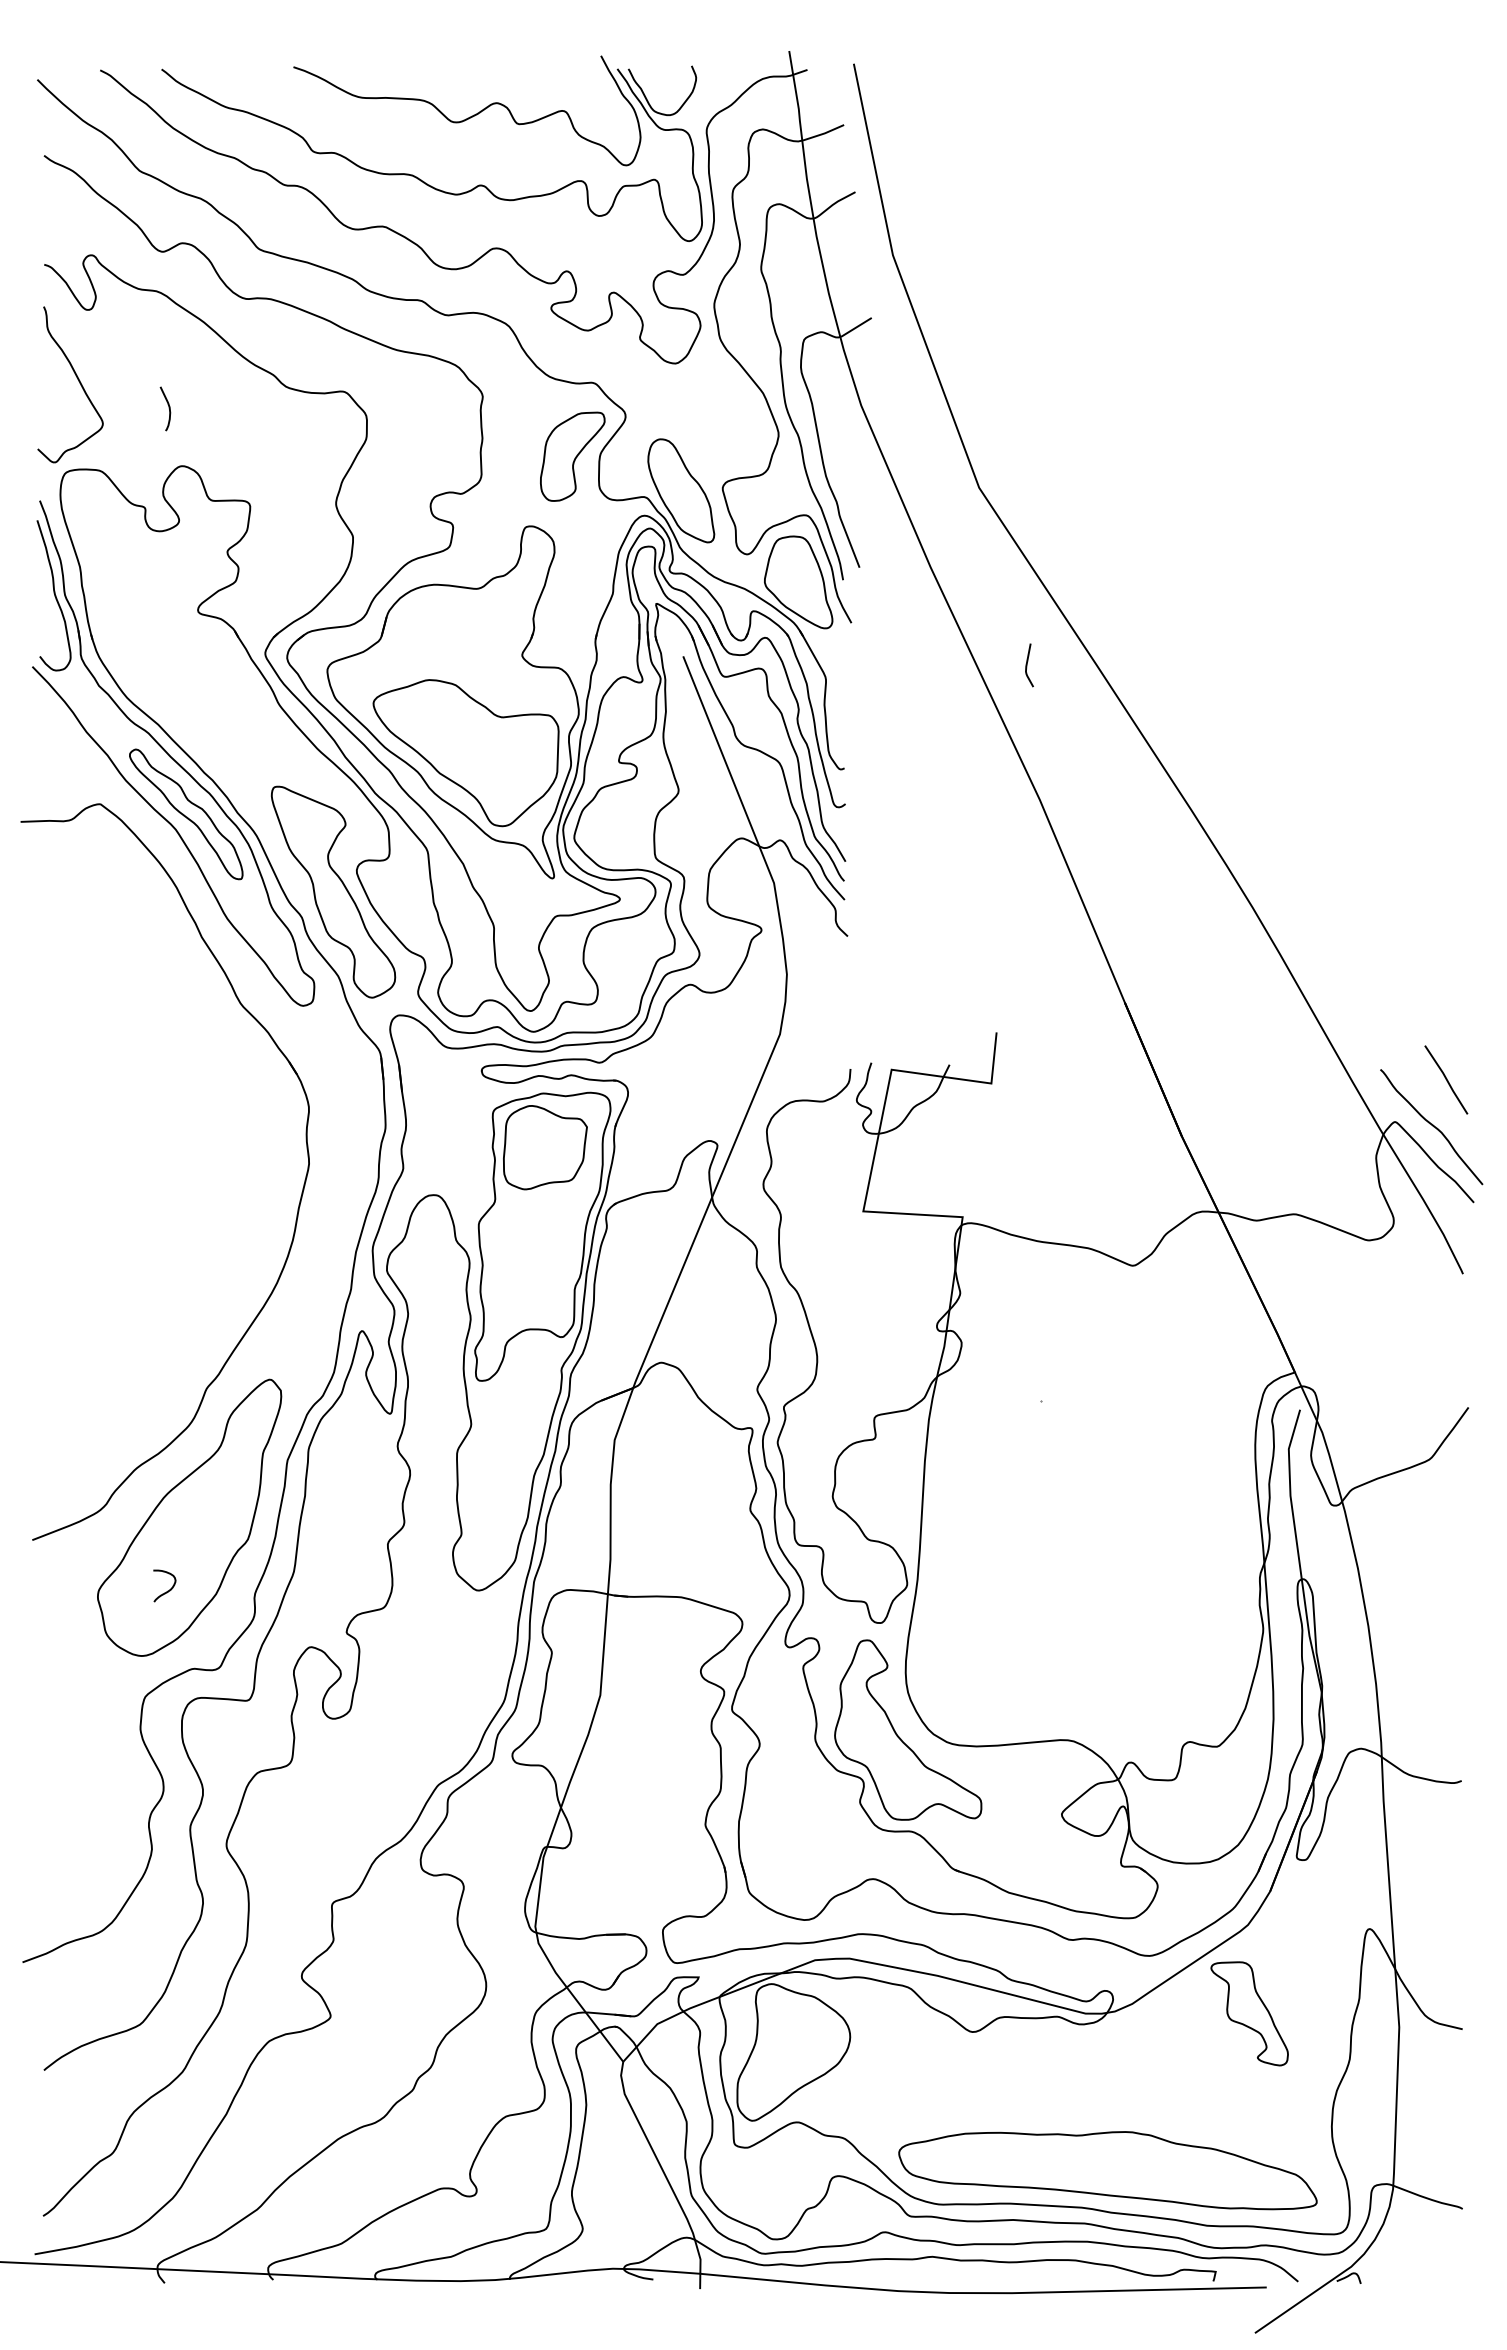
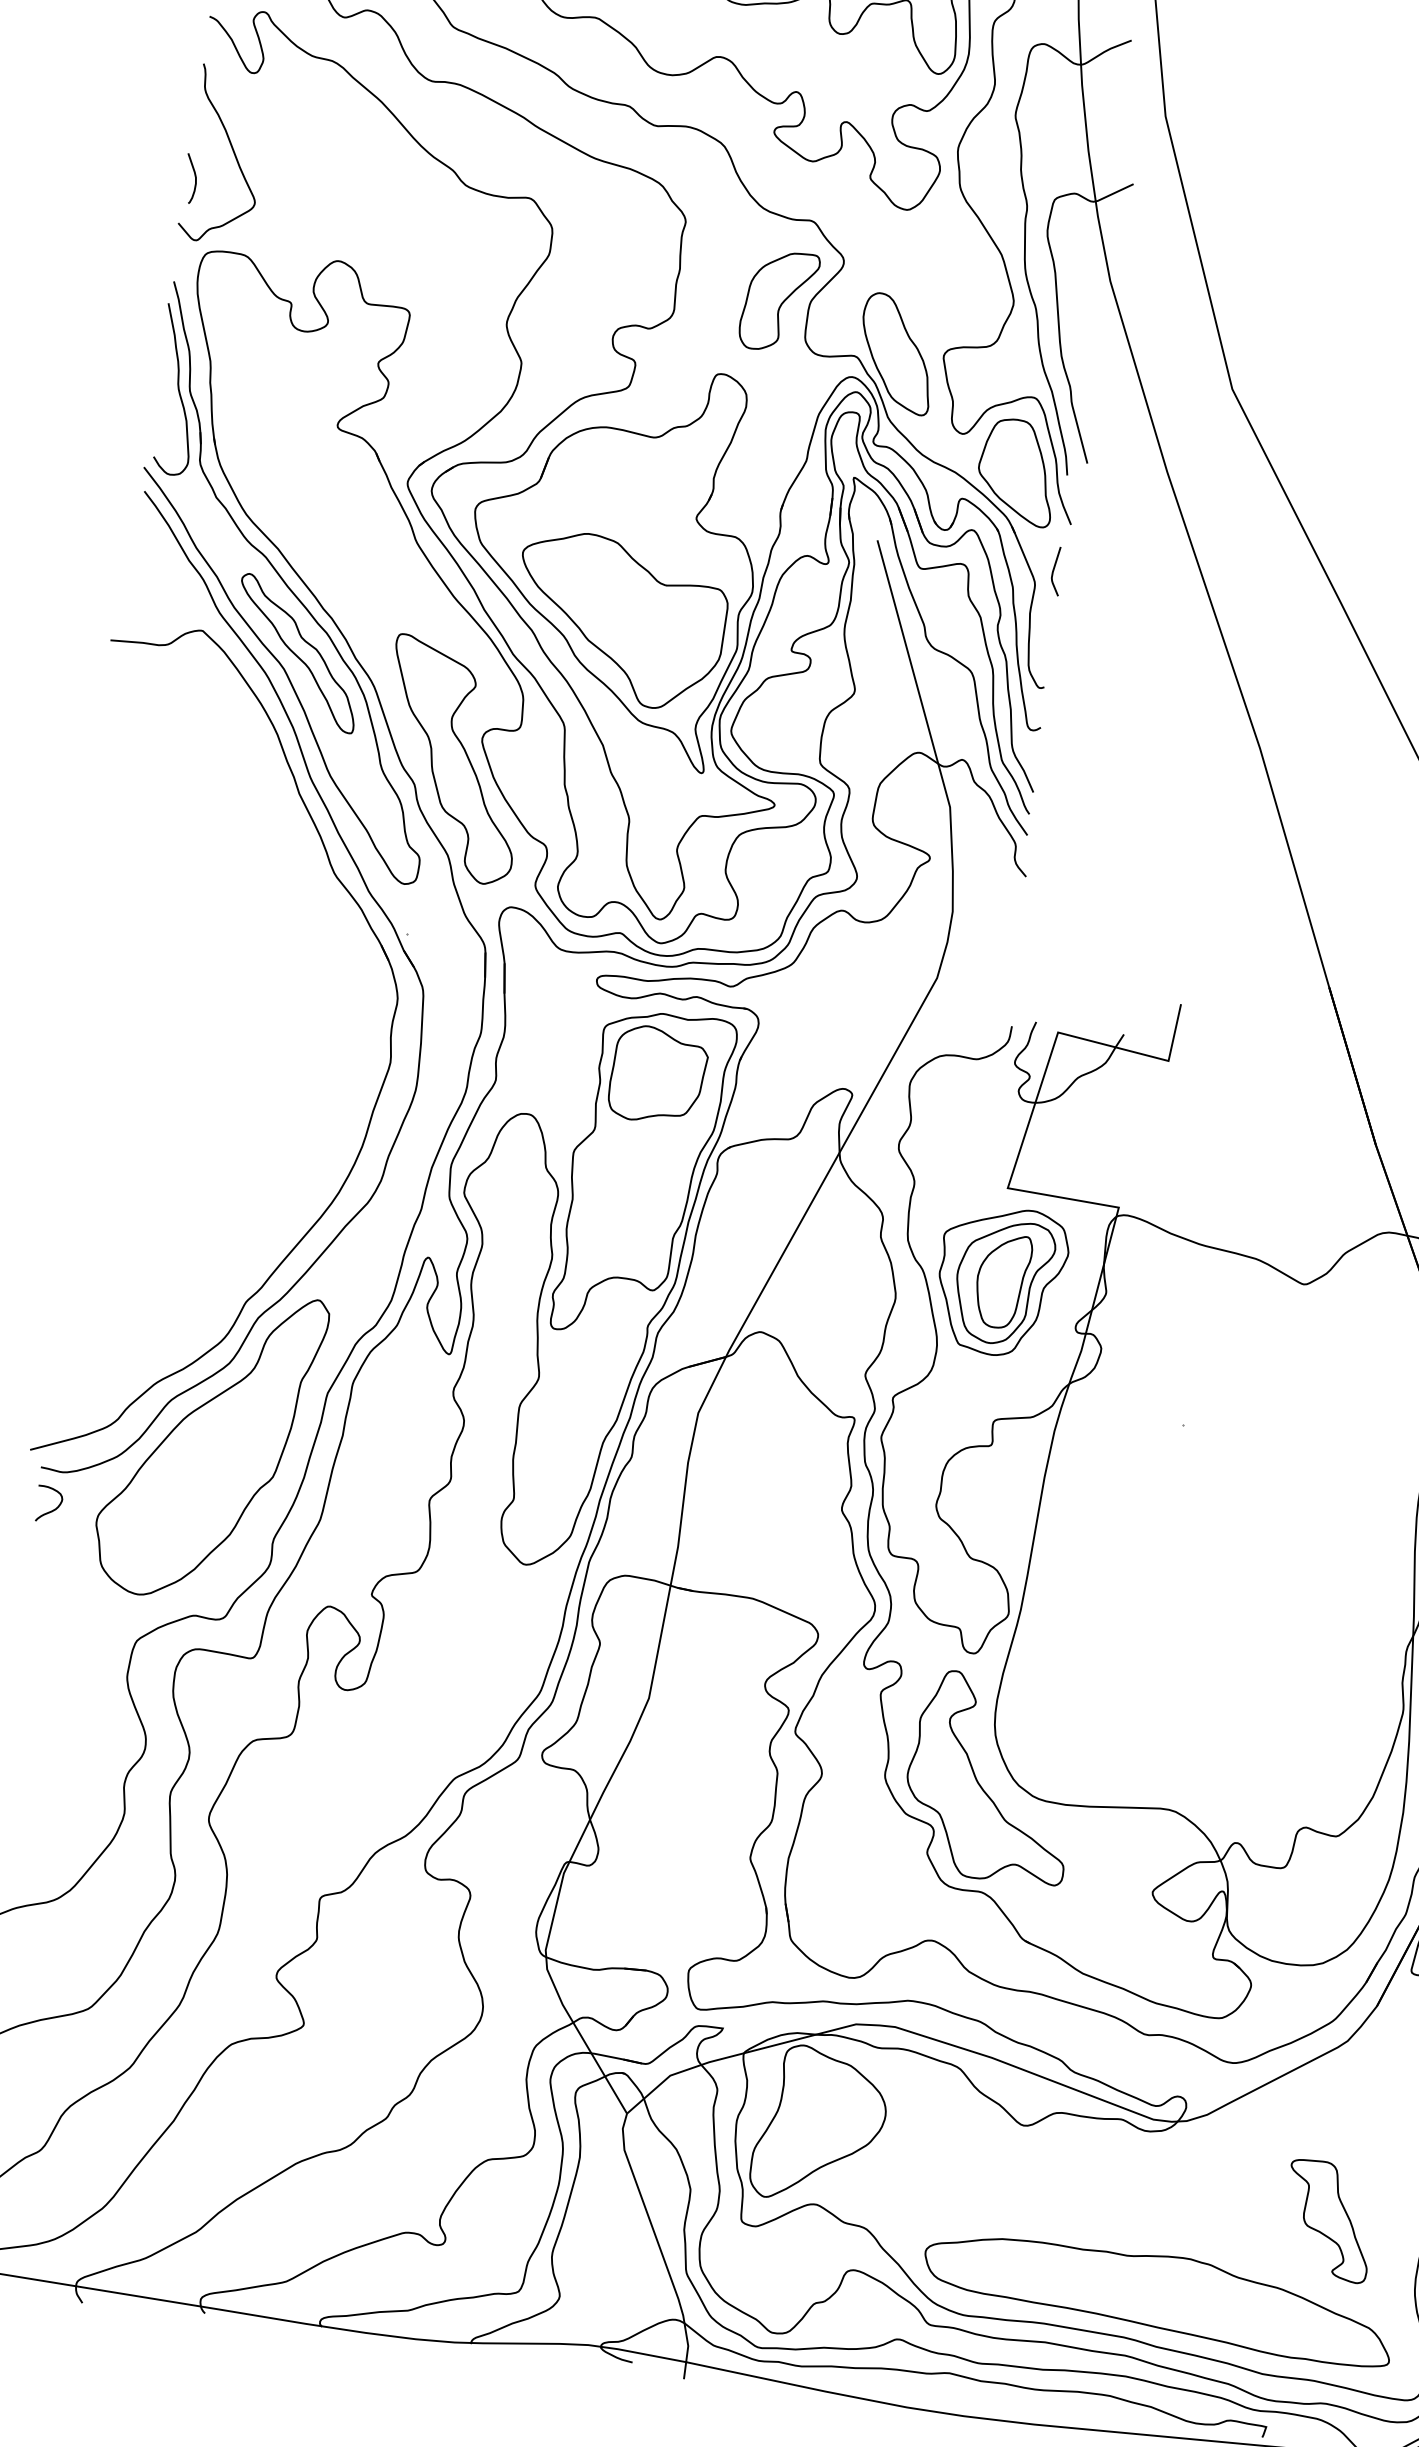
curve: (168, 408) -> (194, 178), moved
curve: (1027, 665) -> (1054, 571), moved
part: (289, 1036) -> (385, 916), added
part: (867, 1294) -> (1001, 1282), added
curve: (167, 1590) -> (51, 1509), moved
part: (1249, 2013) -> (1328, 2220), moved

